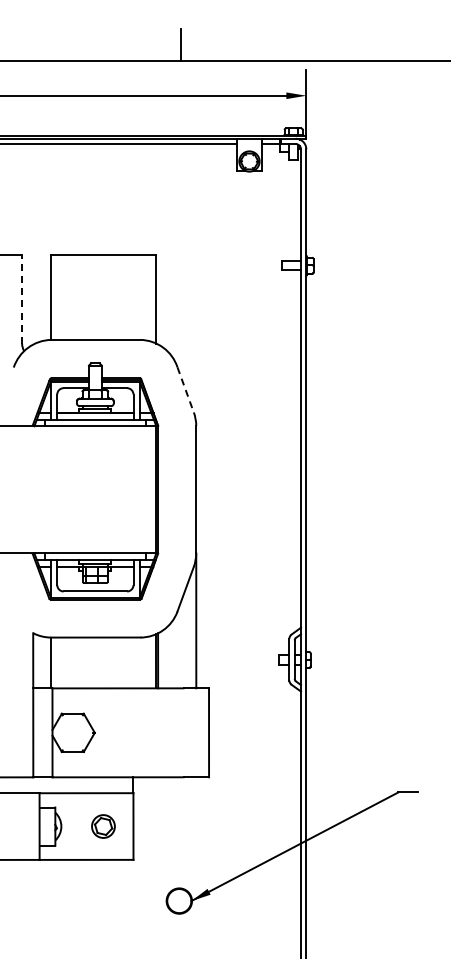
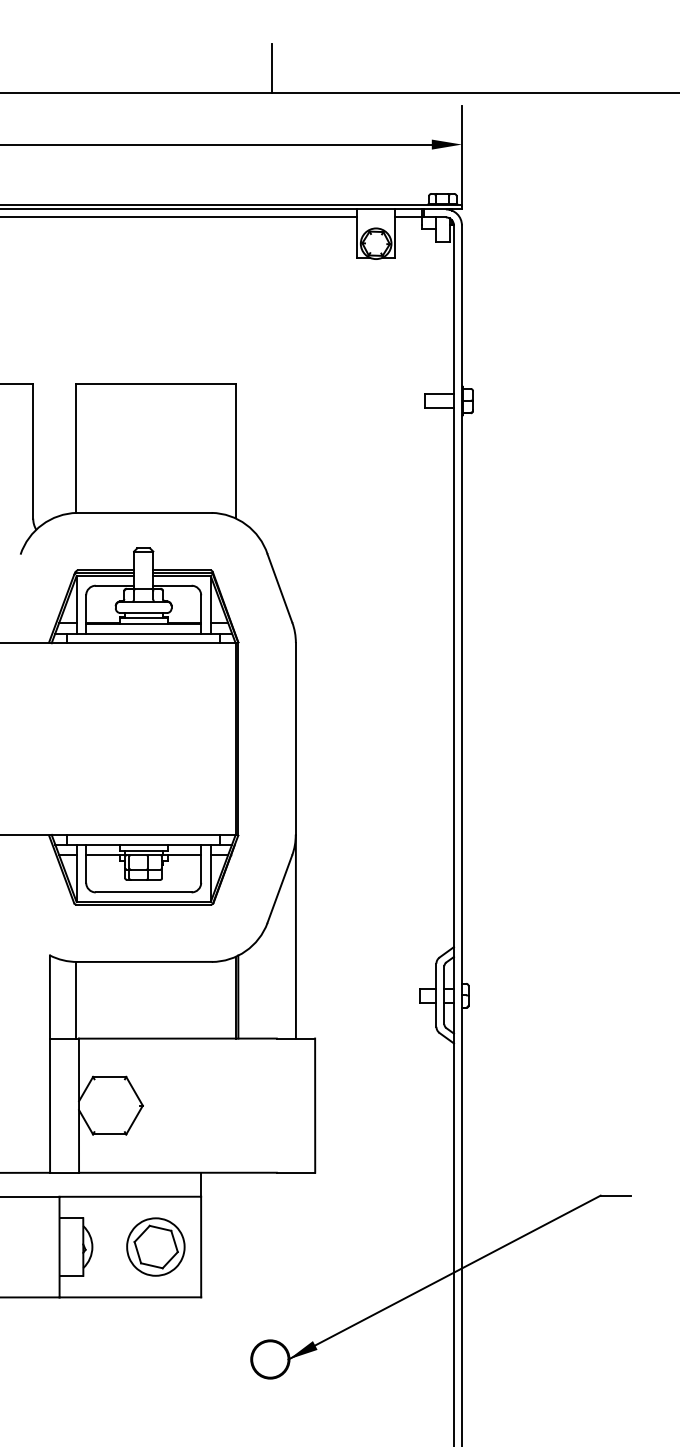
line: (22, 298) -> (33, 450), dashed -> solid
line: (185, 389) -> (279, 587), dashed -> solid
part: (103, 826) -> (155, 1246), size x1.67

